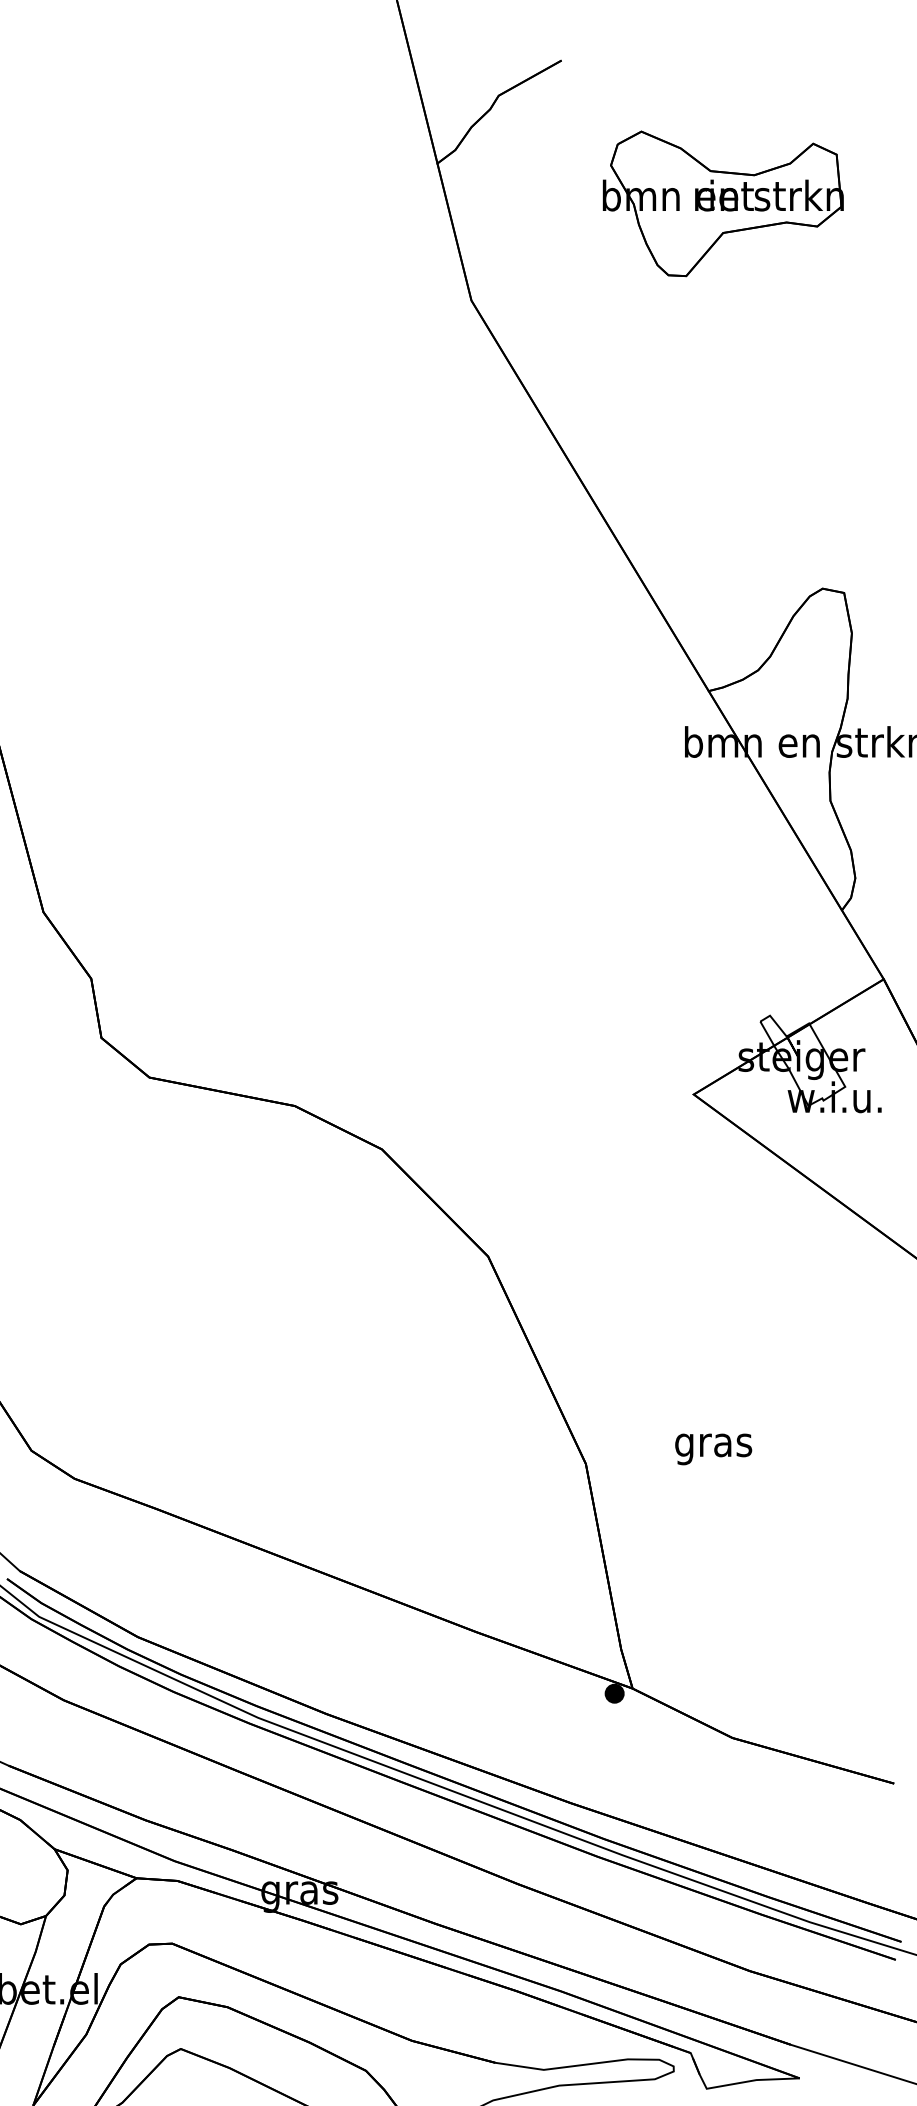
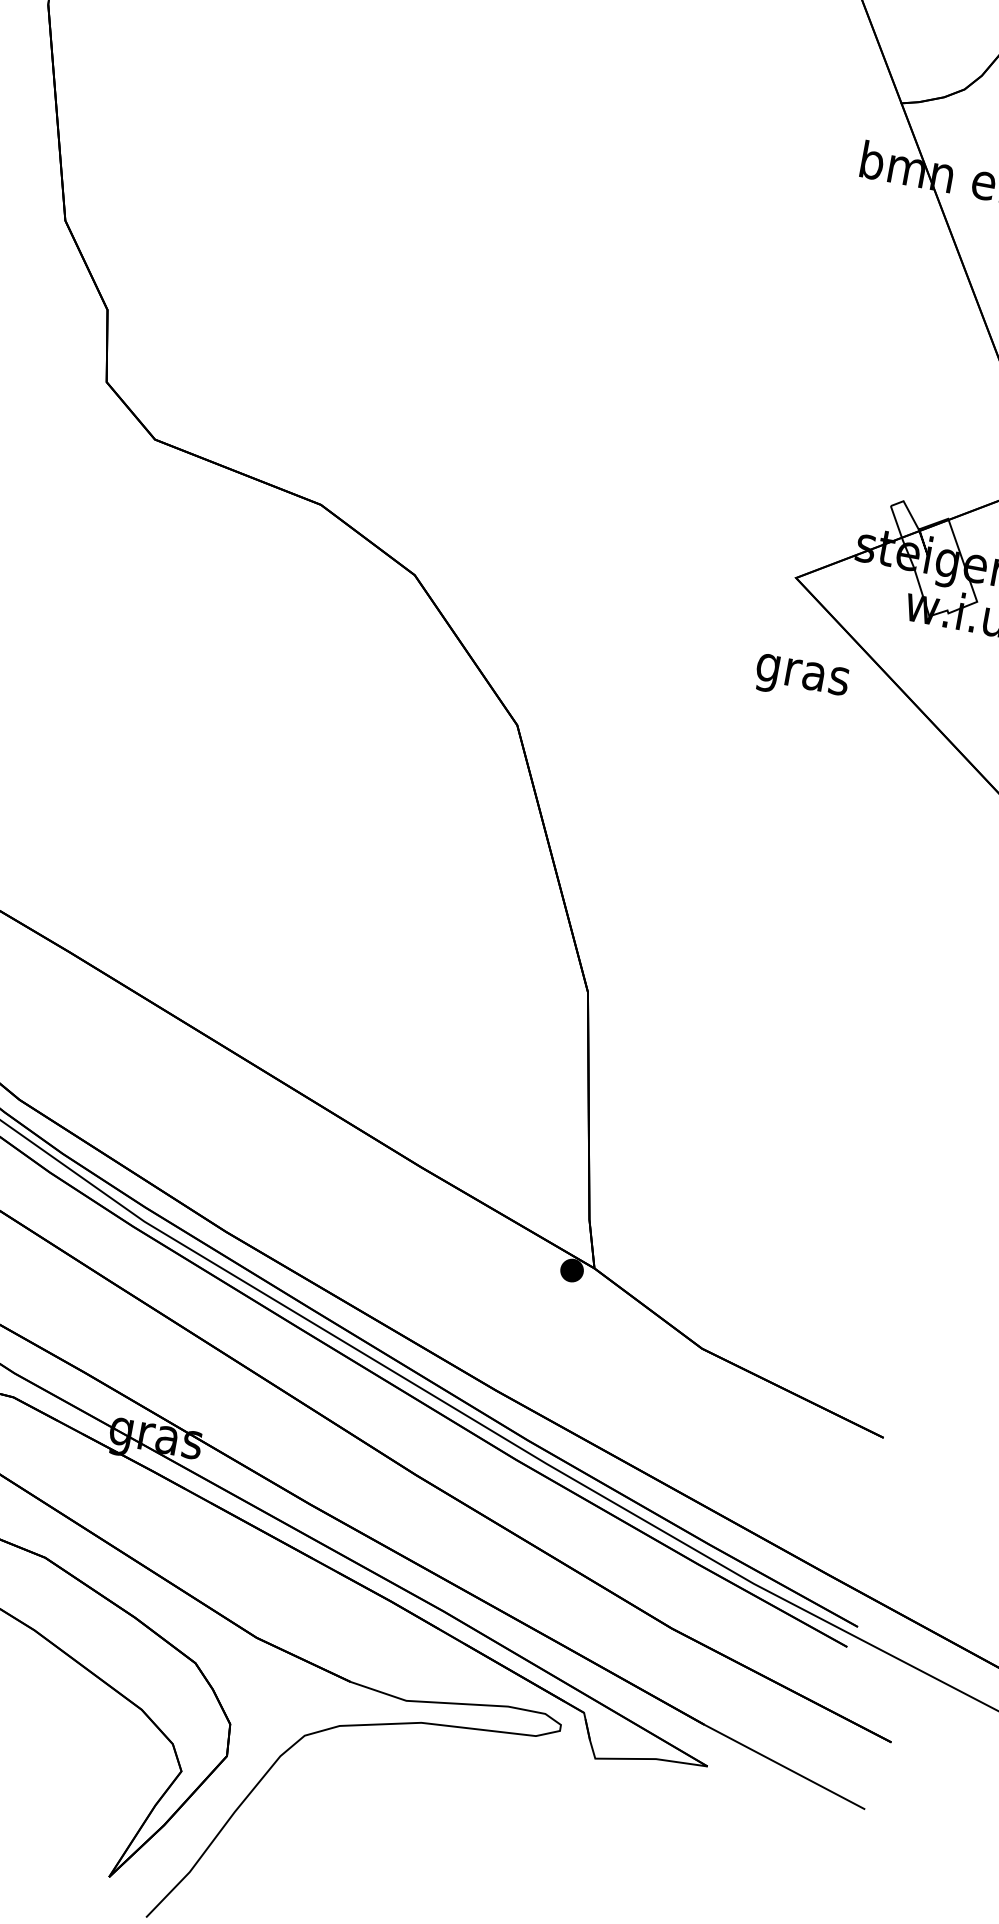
text: (713, 1449) -> (801, 679), moved

